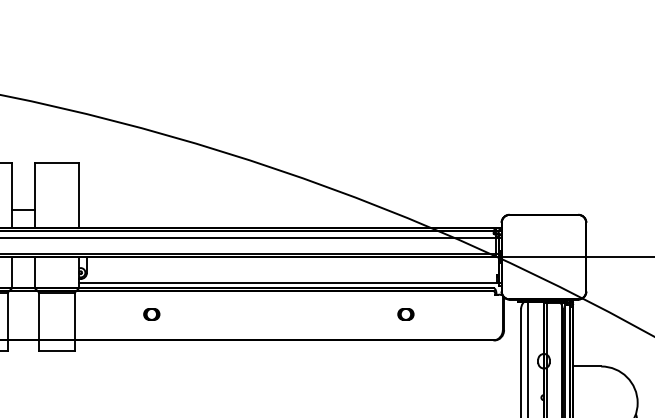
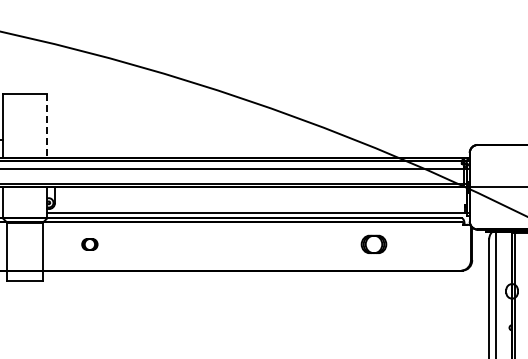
line: (79, 196) -> (47, 126), solid -> dashed
part: (151, 314) -> (89, 244), moved
part: (405, 314) -> (373, 244), size x1.6

